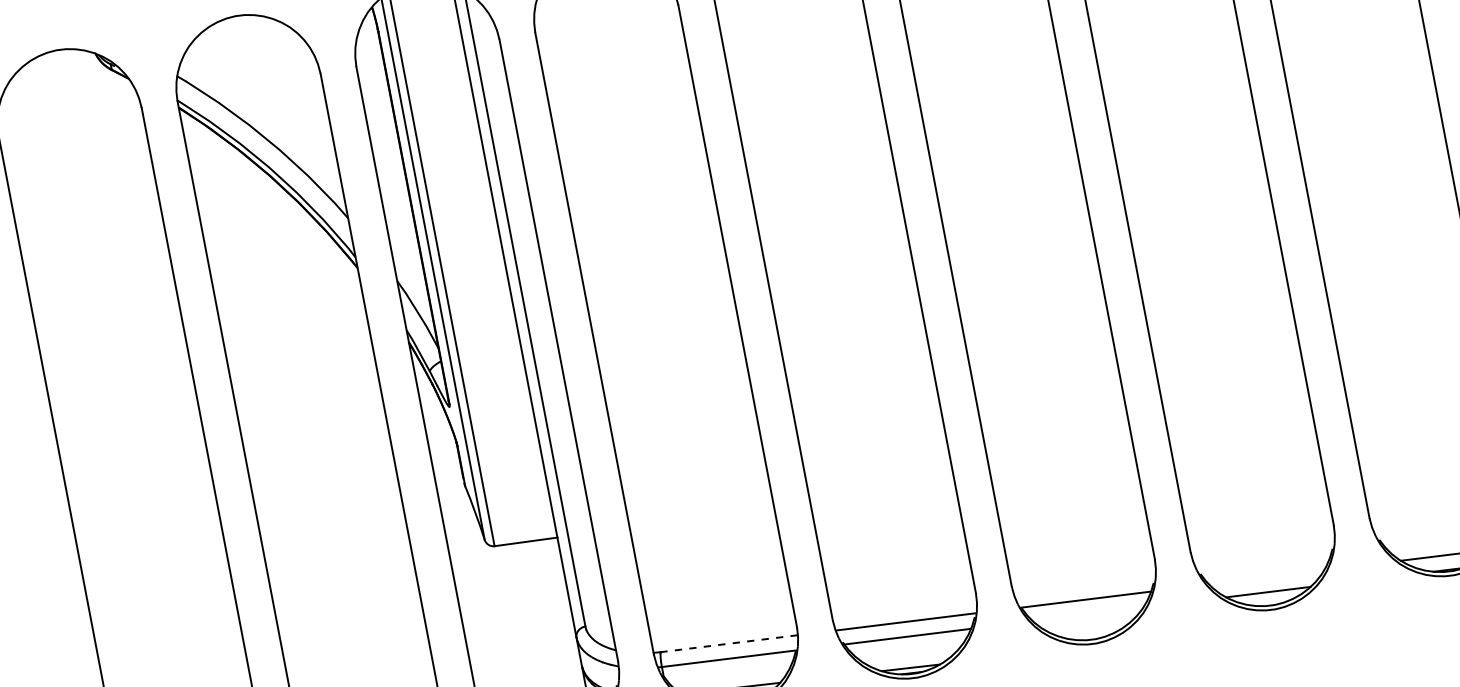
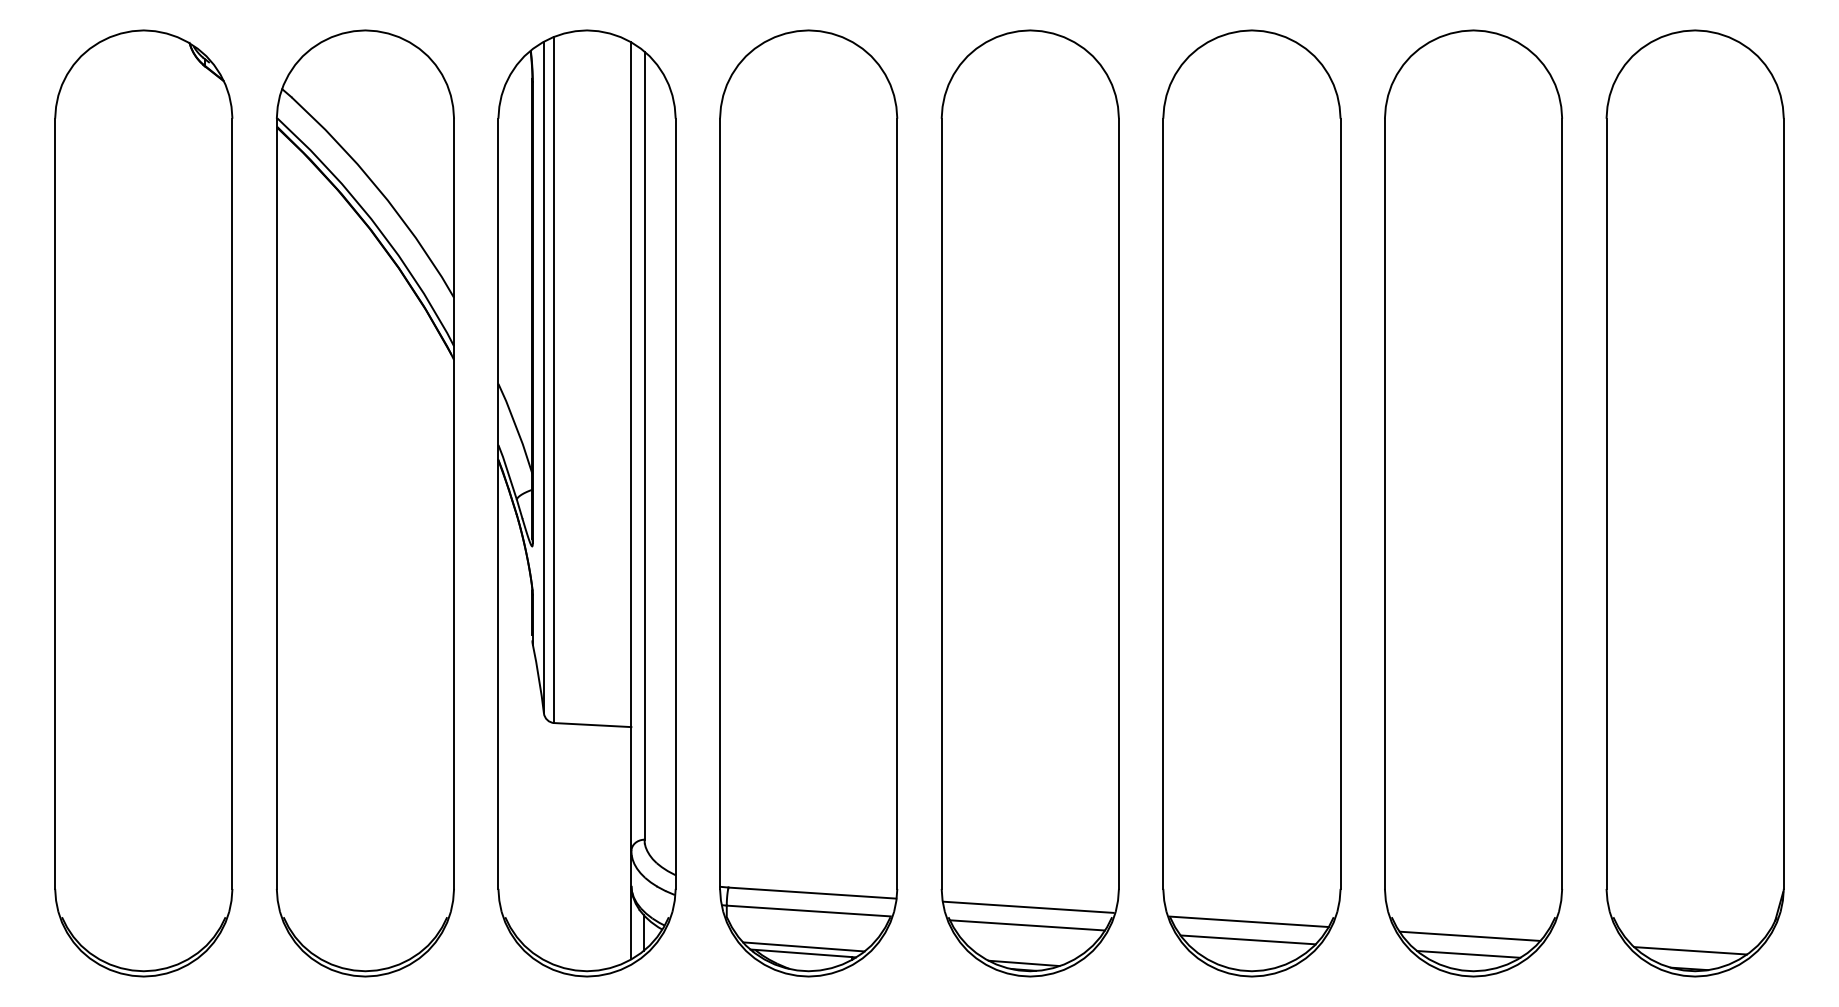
line: (1266, 576) -> (1469, 935), added
line: (1087, 614) -> (1247, 939), added
line: (728, 644) -> (811, 893), dashed -> solid

